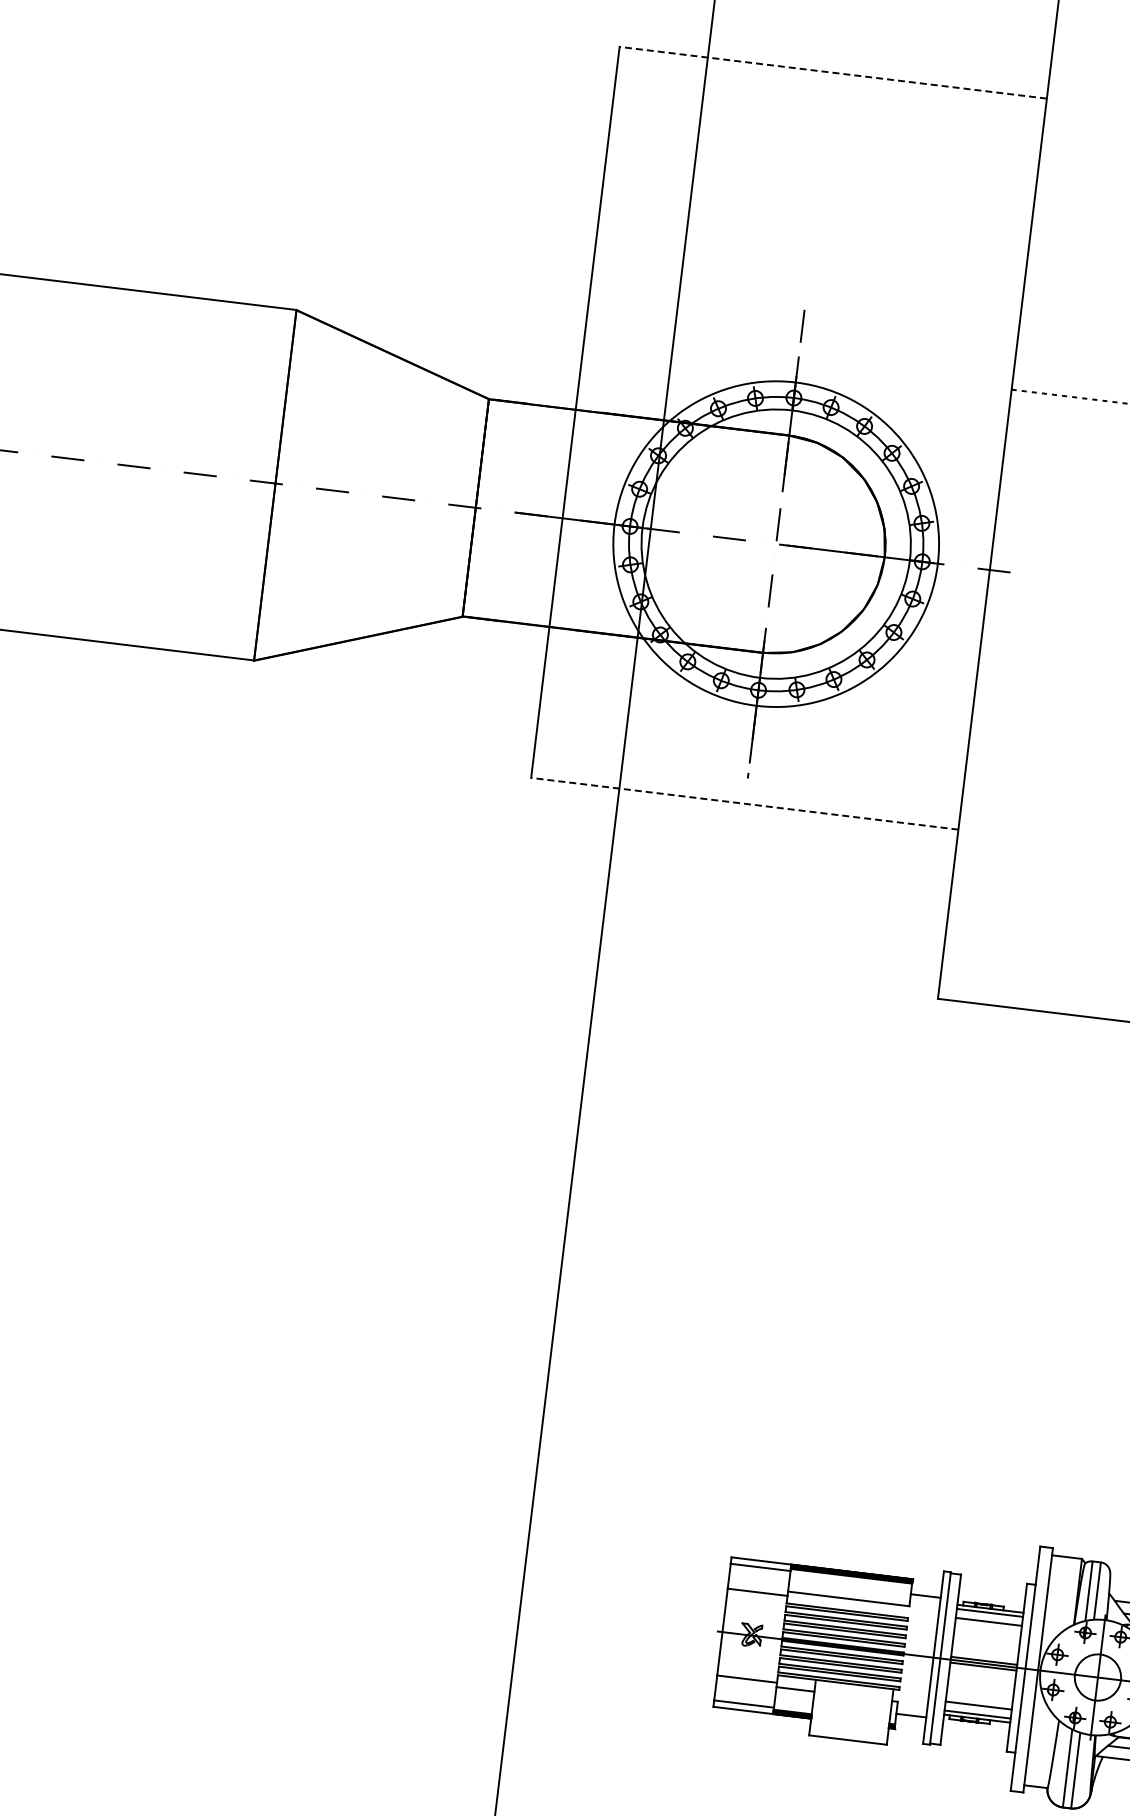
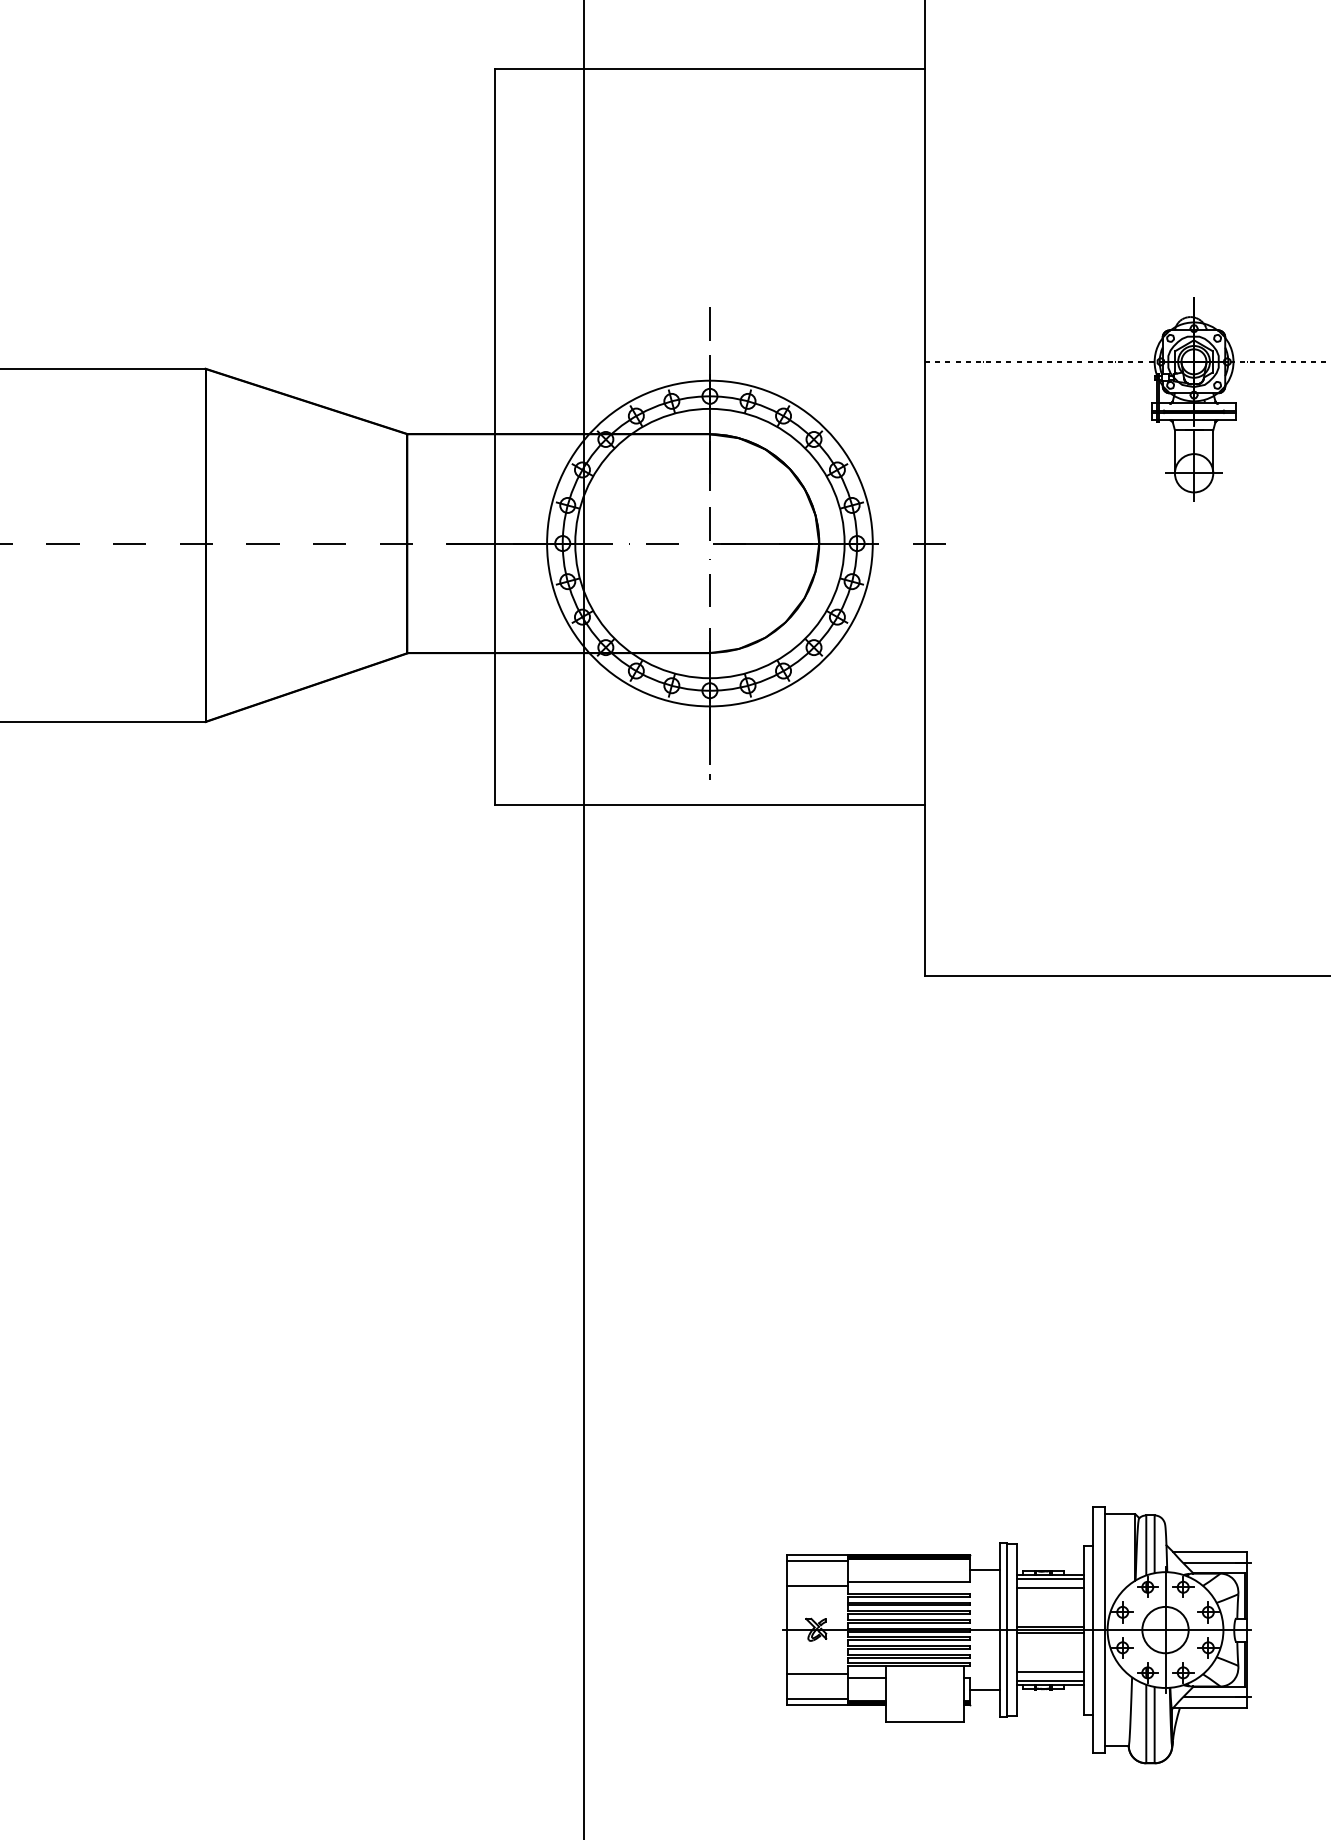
line: (832, 72) -> (709, 68), dashed -> solid
line: (744, 804) -> (709, 805), dashed -> solid

